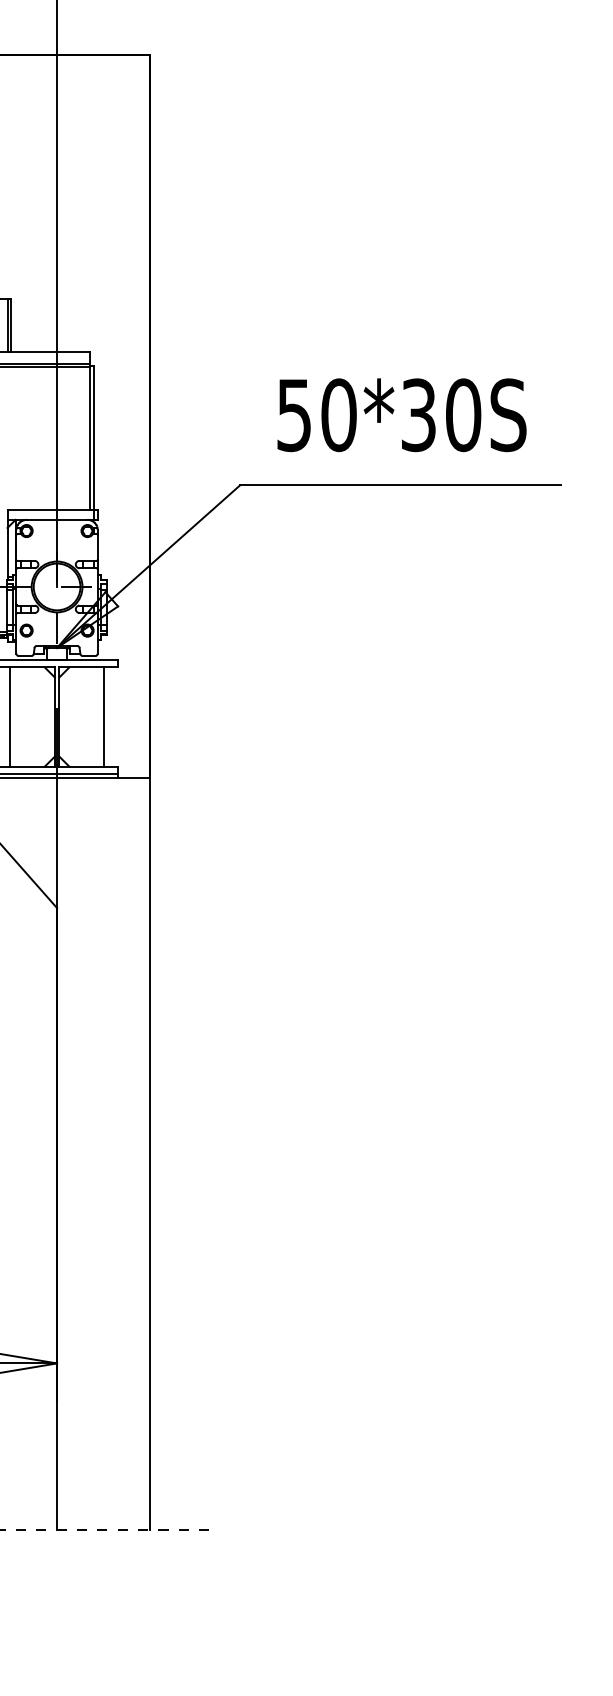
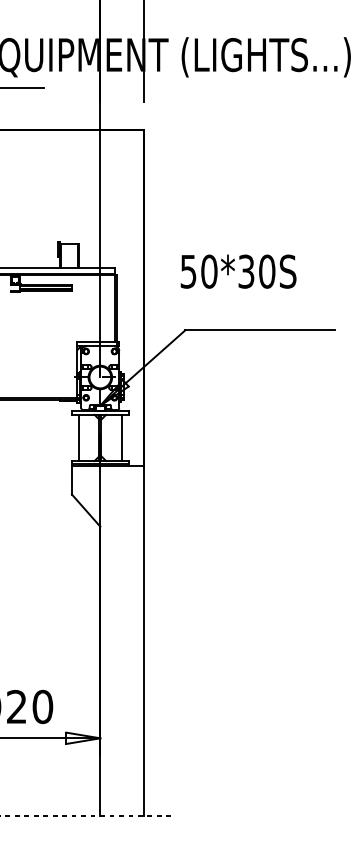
text: (401, 414) -> (238, 271), moved

